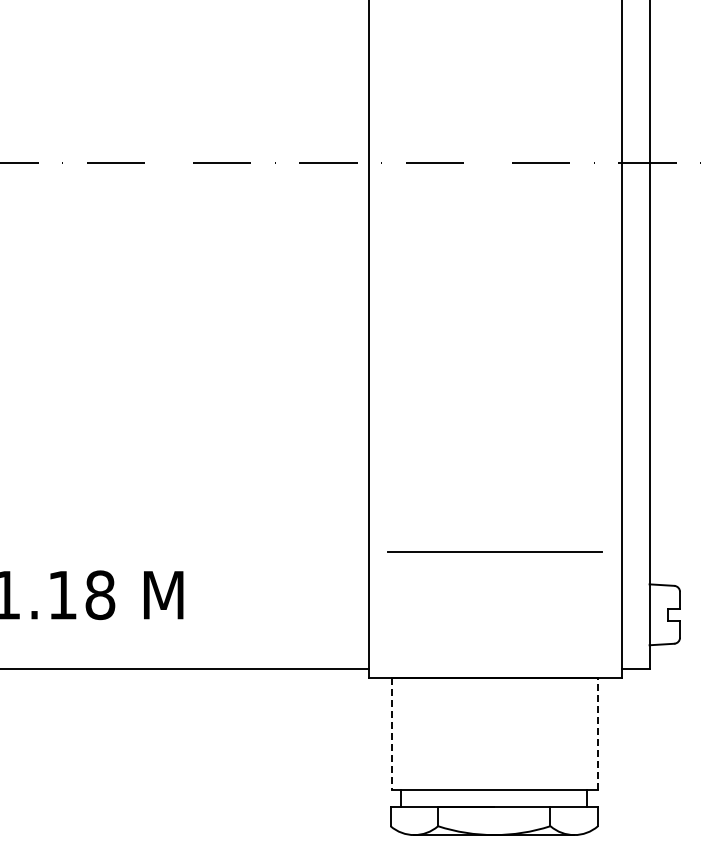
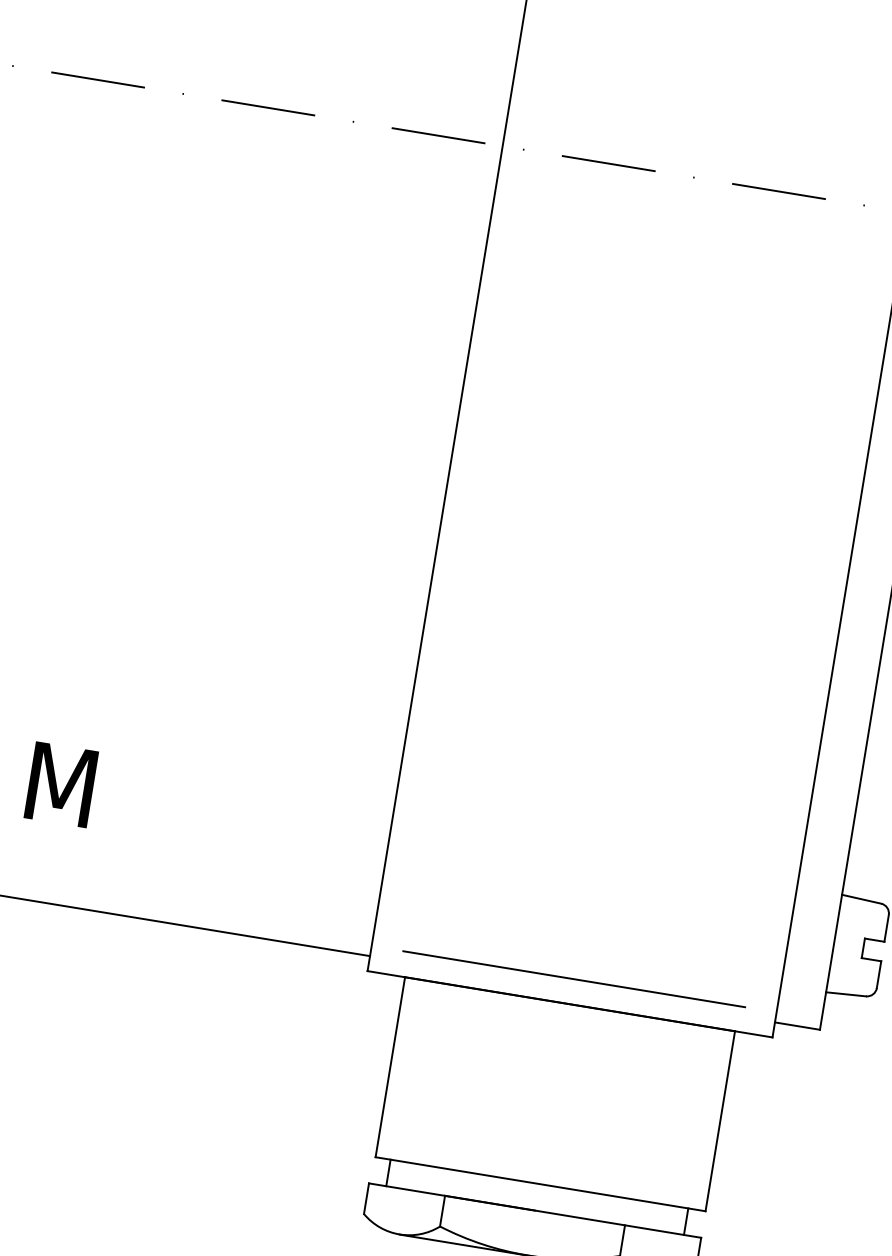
line: (494, 551) -> (573, 977), moved
line: (598, 733) -> (721, 1120), dashed -> solid
line: (391, 734) -> (389, 1067), dashed -> solid

